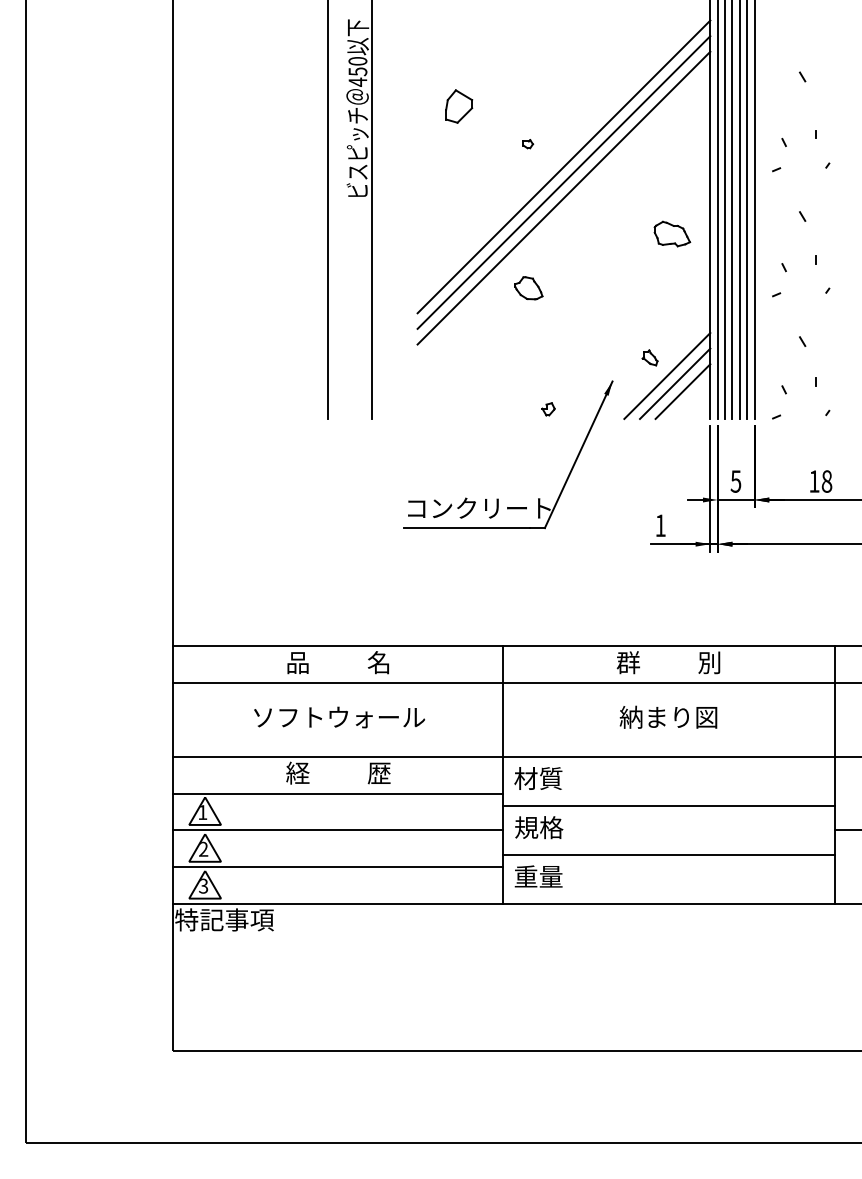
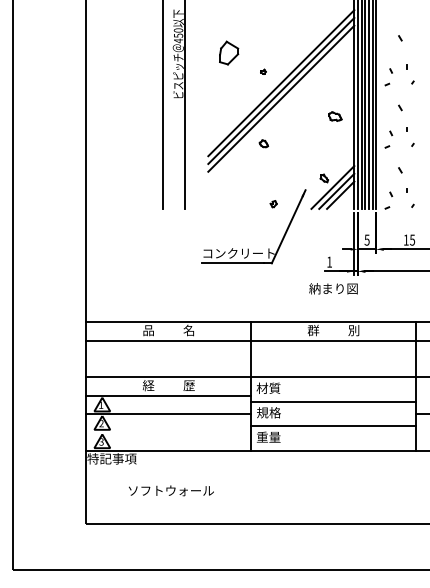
part: (458, 105) -> (228, 52), size x1.4
part: (672, 233) -> (335, 116), size x0.7
part: (528, 287) -> (263, 143), size x0.6
text: (826, 480) -> (412, 239), 18 -> 15
text: (339, 716) -> (171, 490), moved
text: (668, 716) -> (333, 288), moved
line: (337, 867) -> (168, 432), removed

